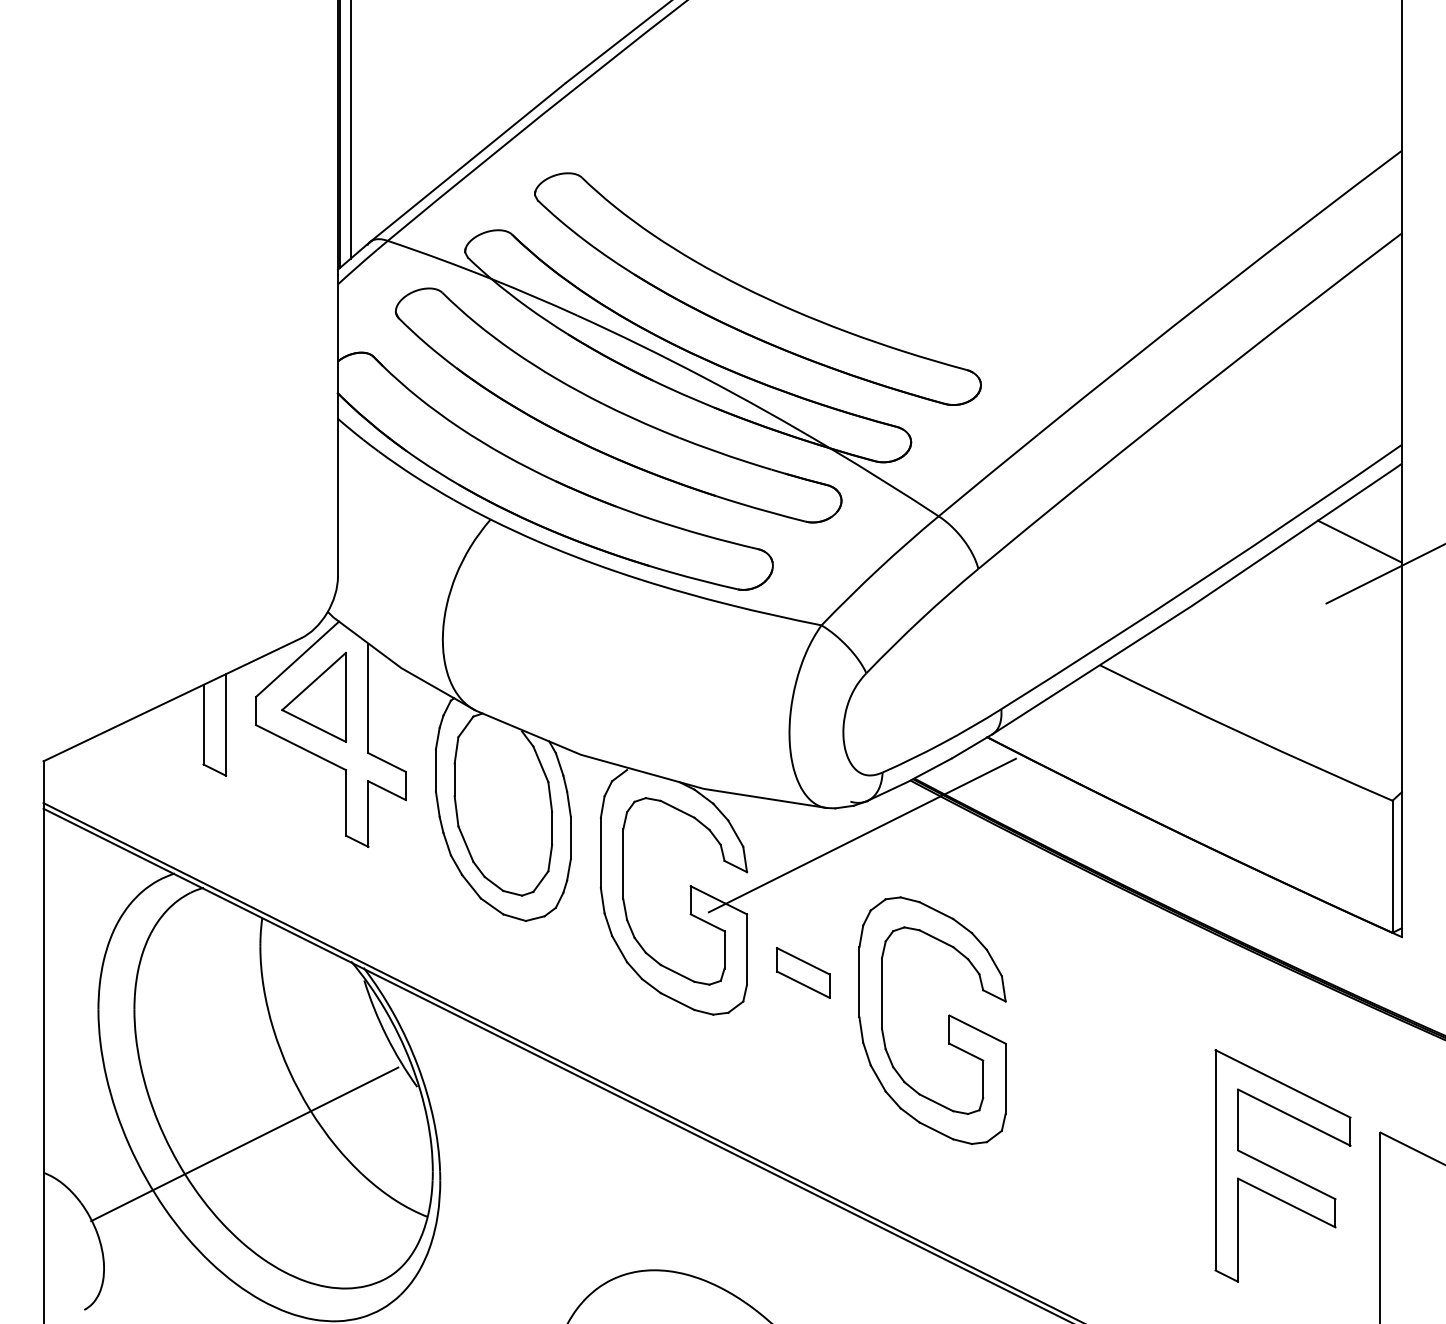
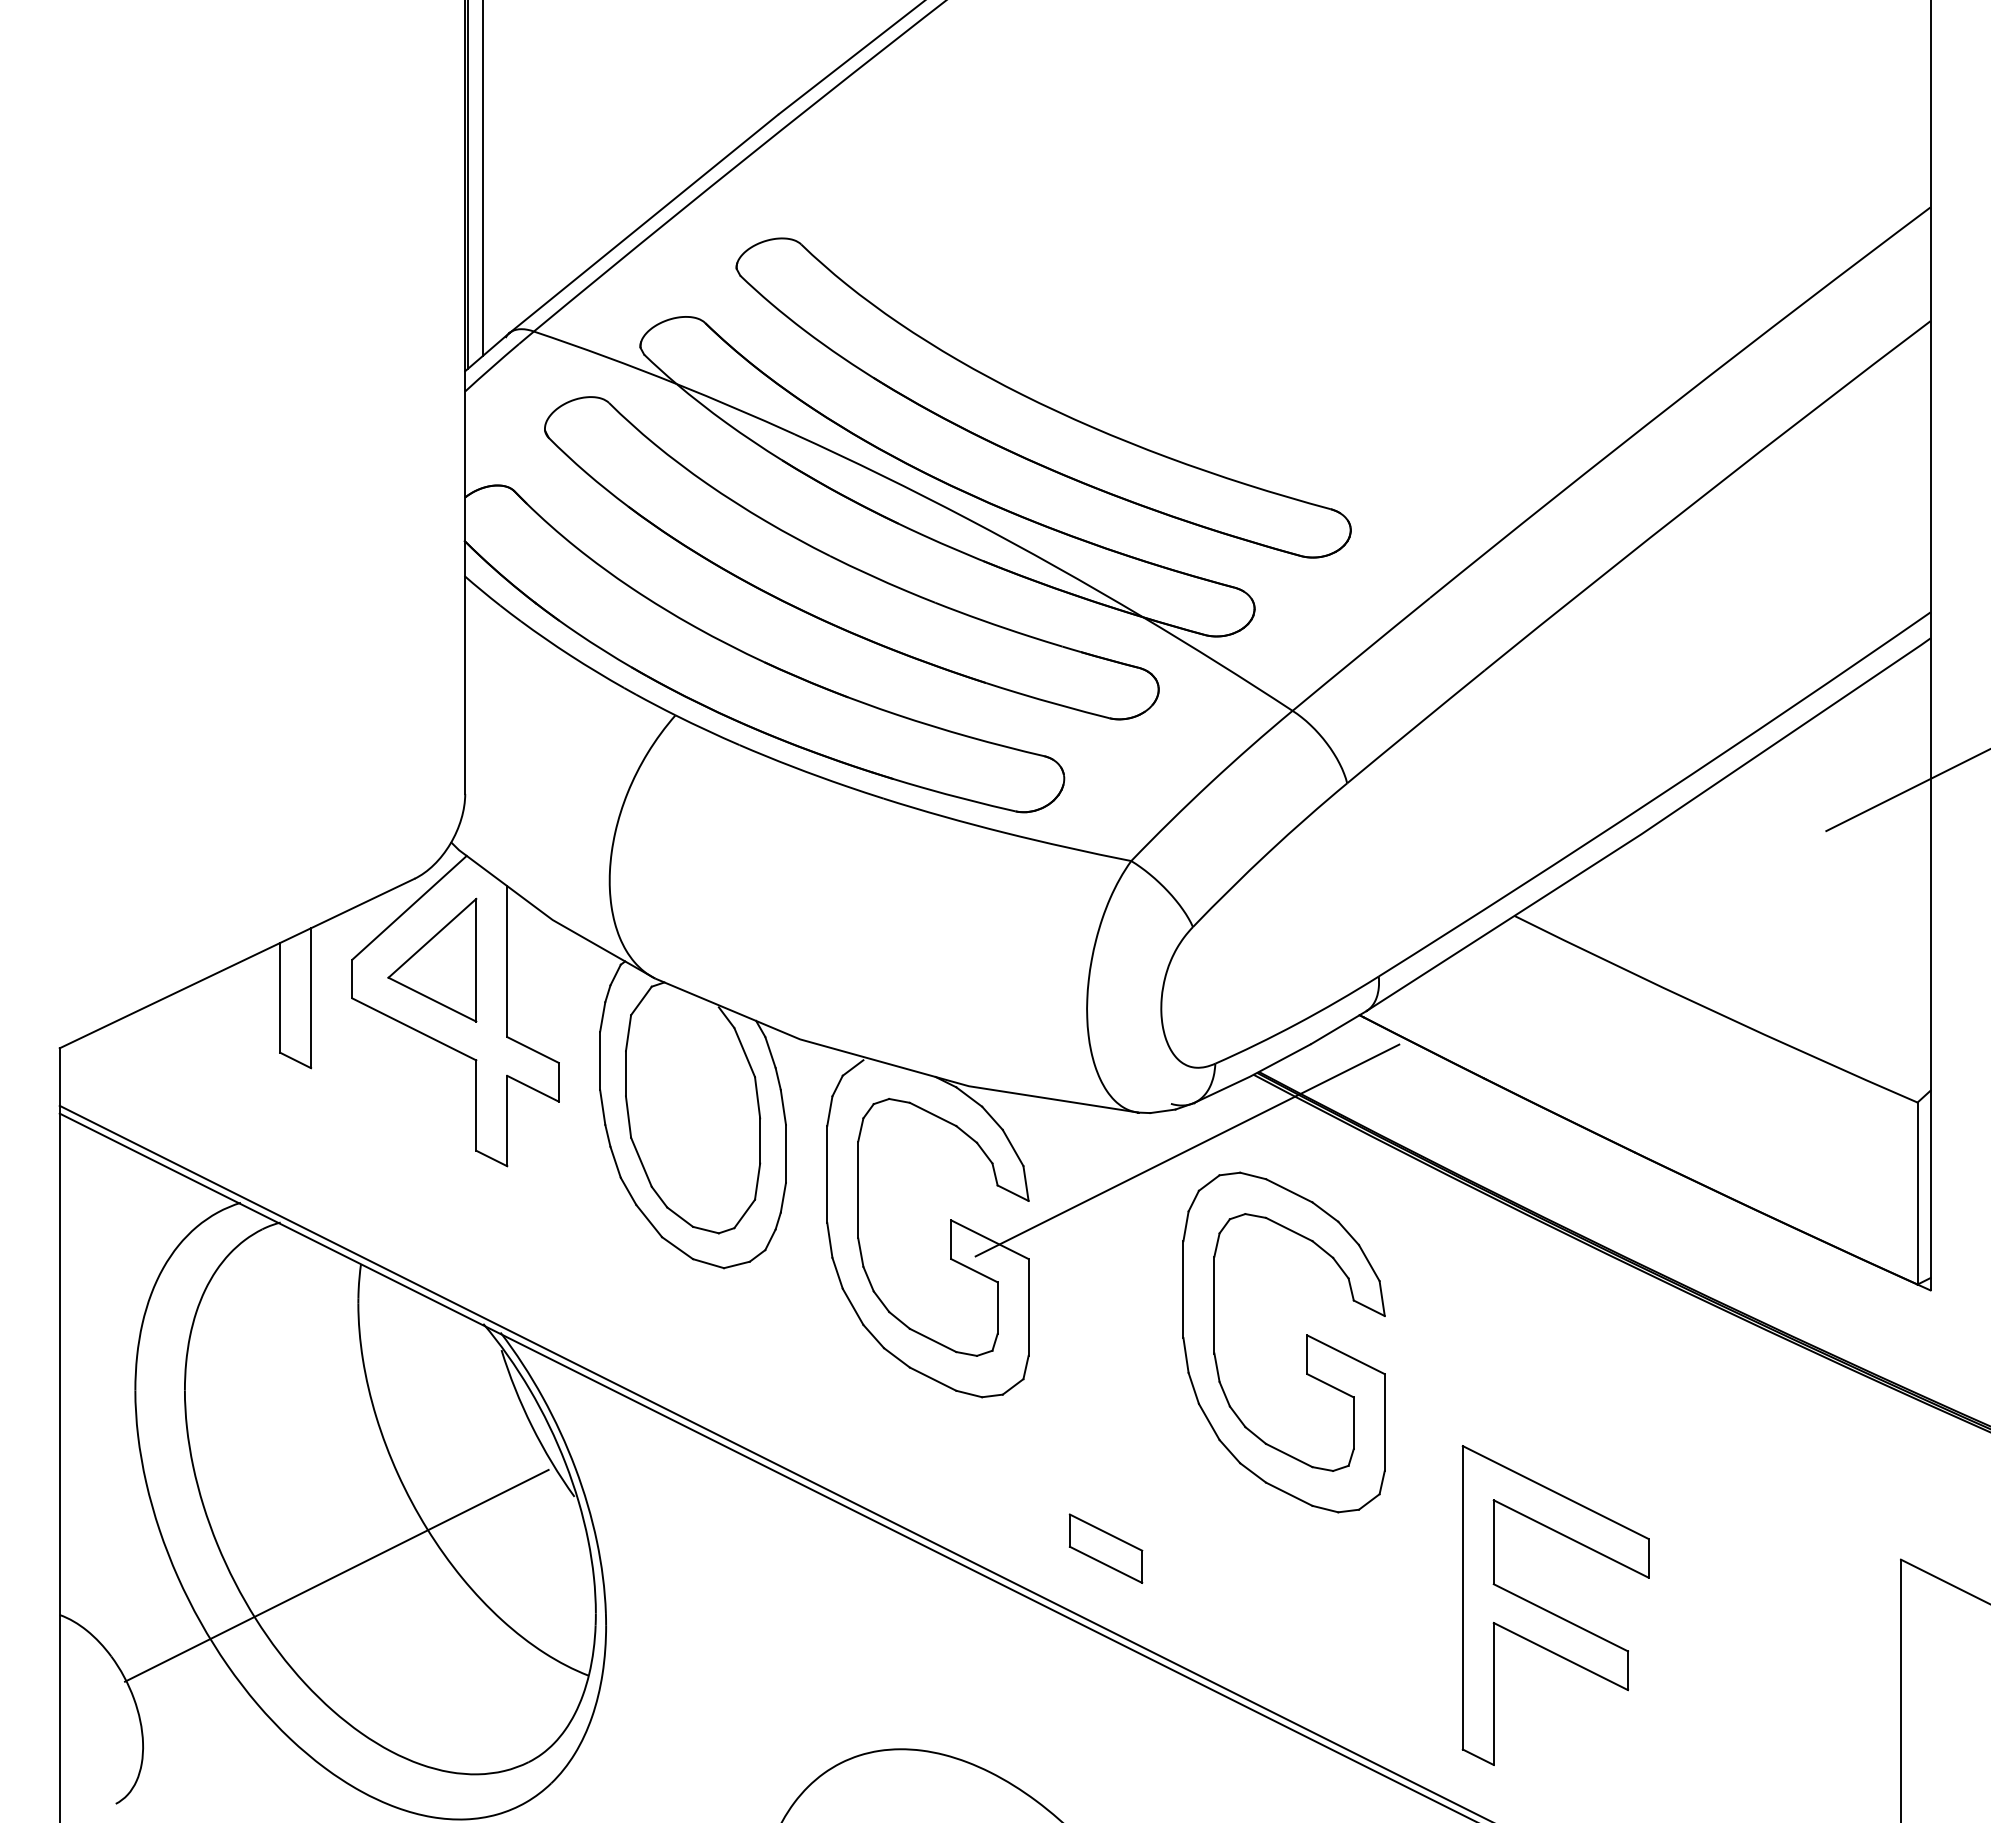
line: (1359, 541) -> (1872, 745), removed
part: (802, 972) -> (1105, 1548), moved
part: (948, 1020) -> (1306, 1342), moved
part: (1280, 1170) -> (1552, 1612), moved

